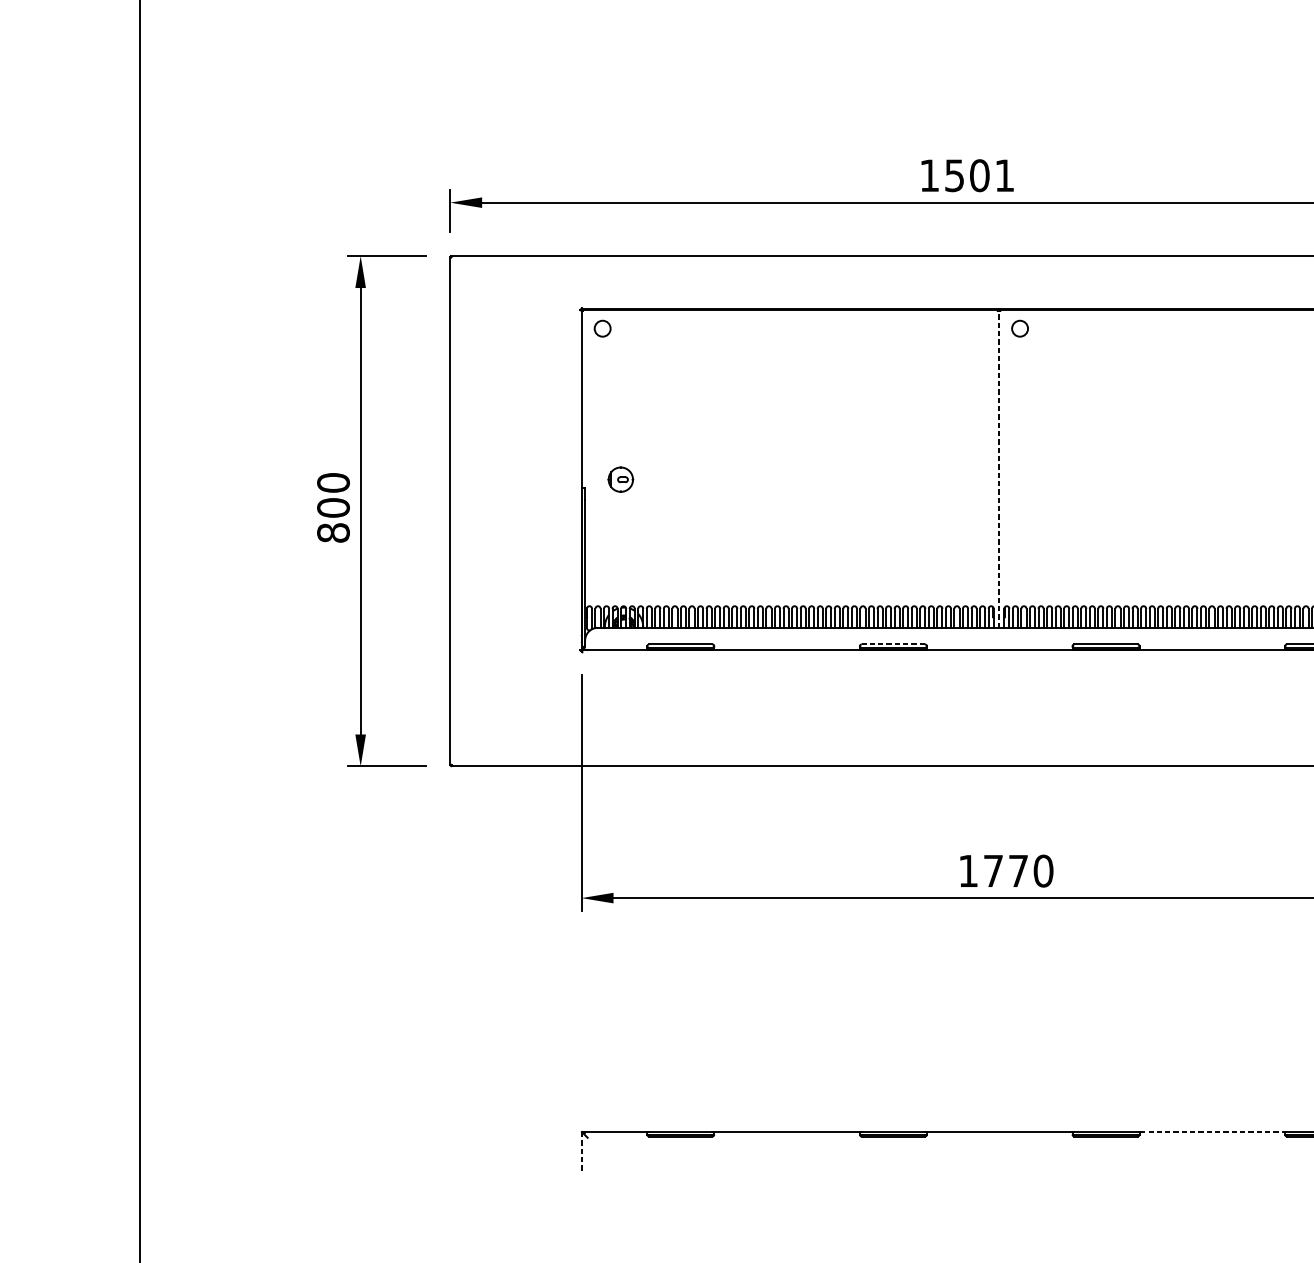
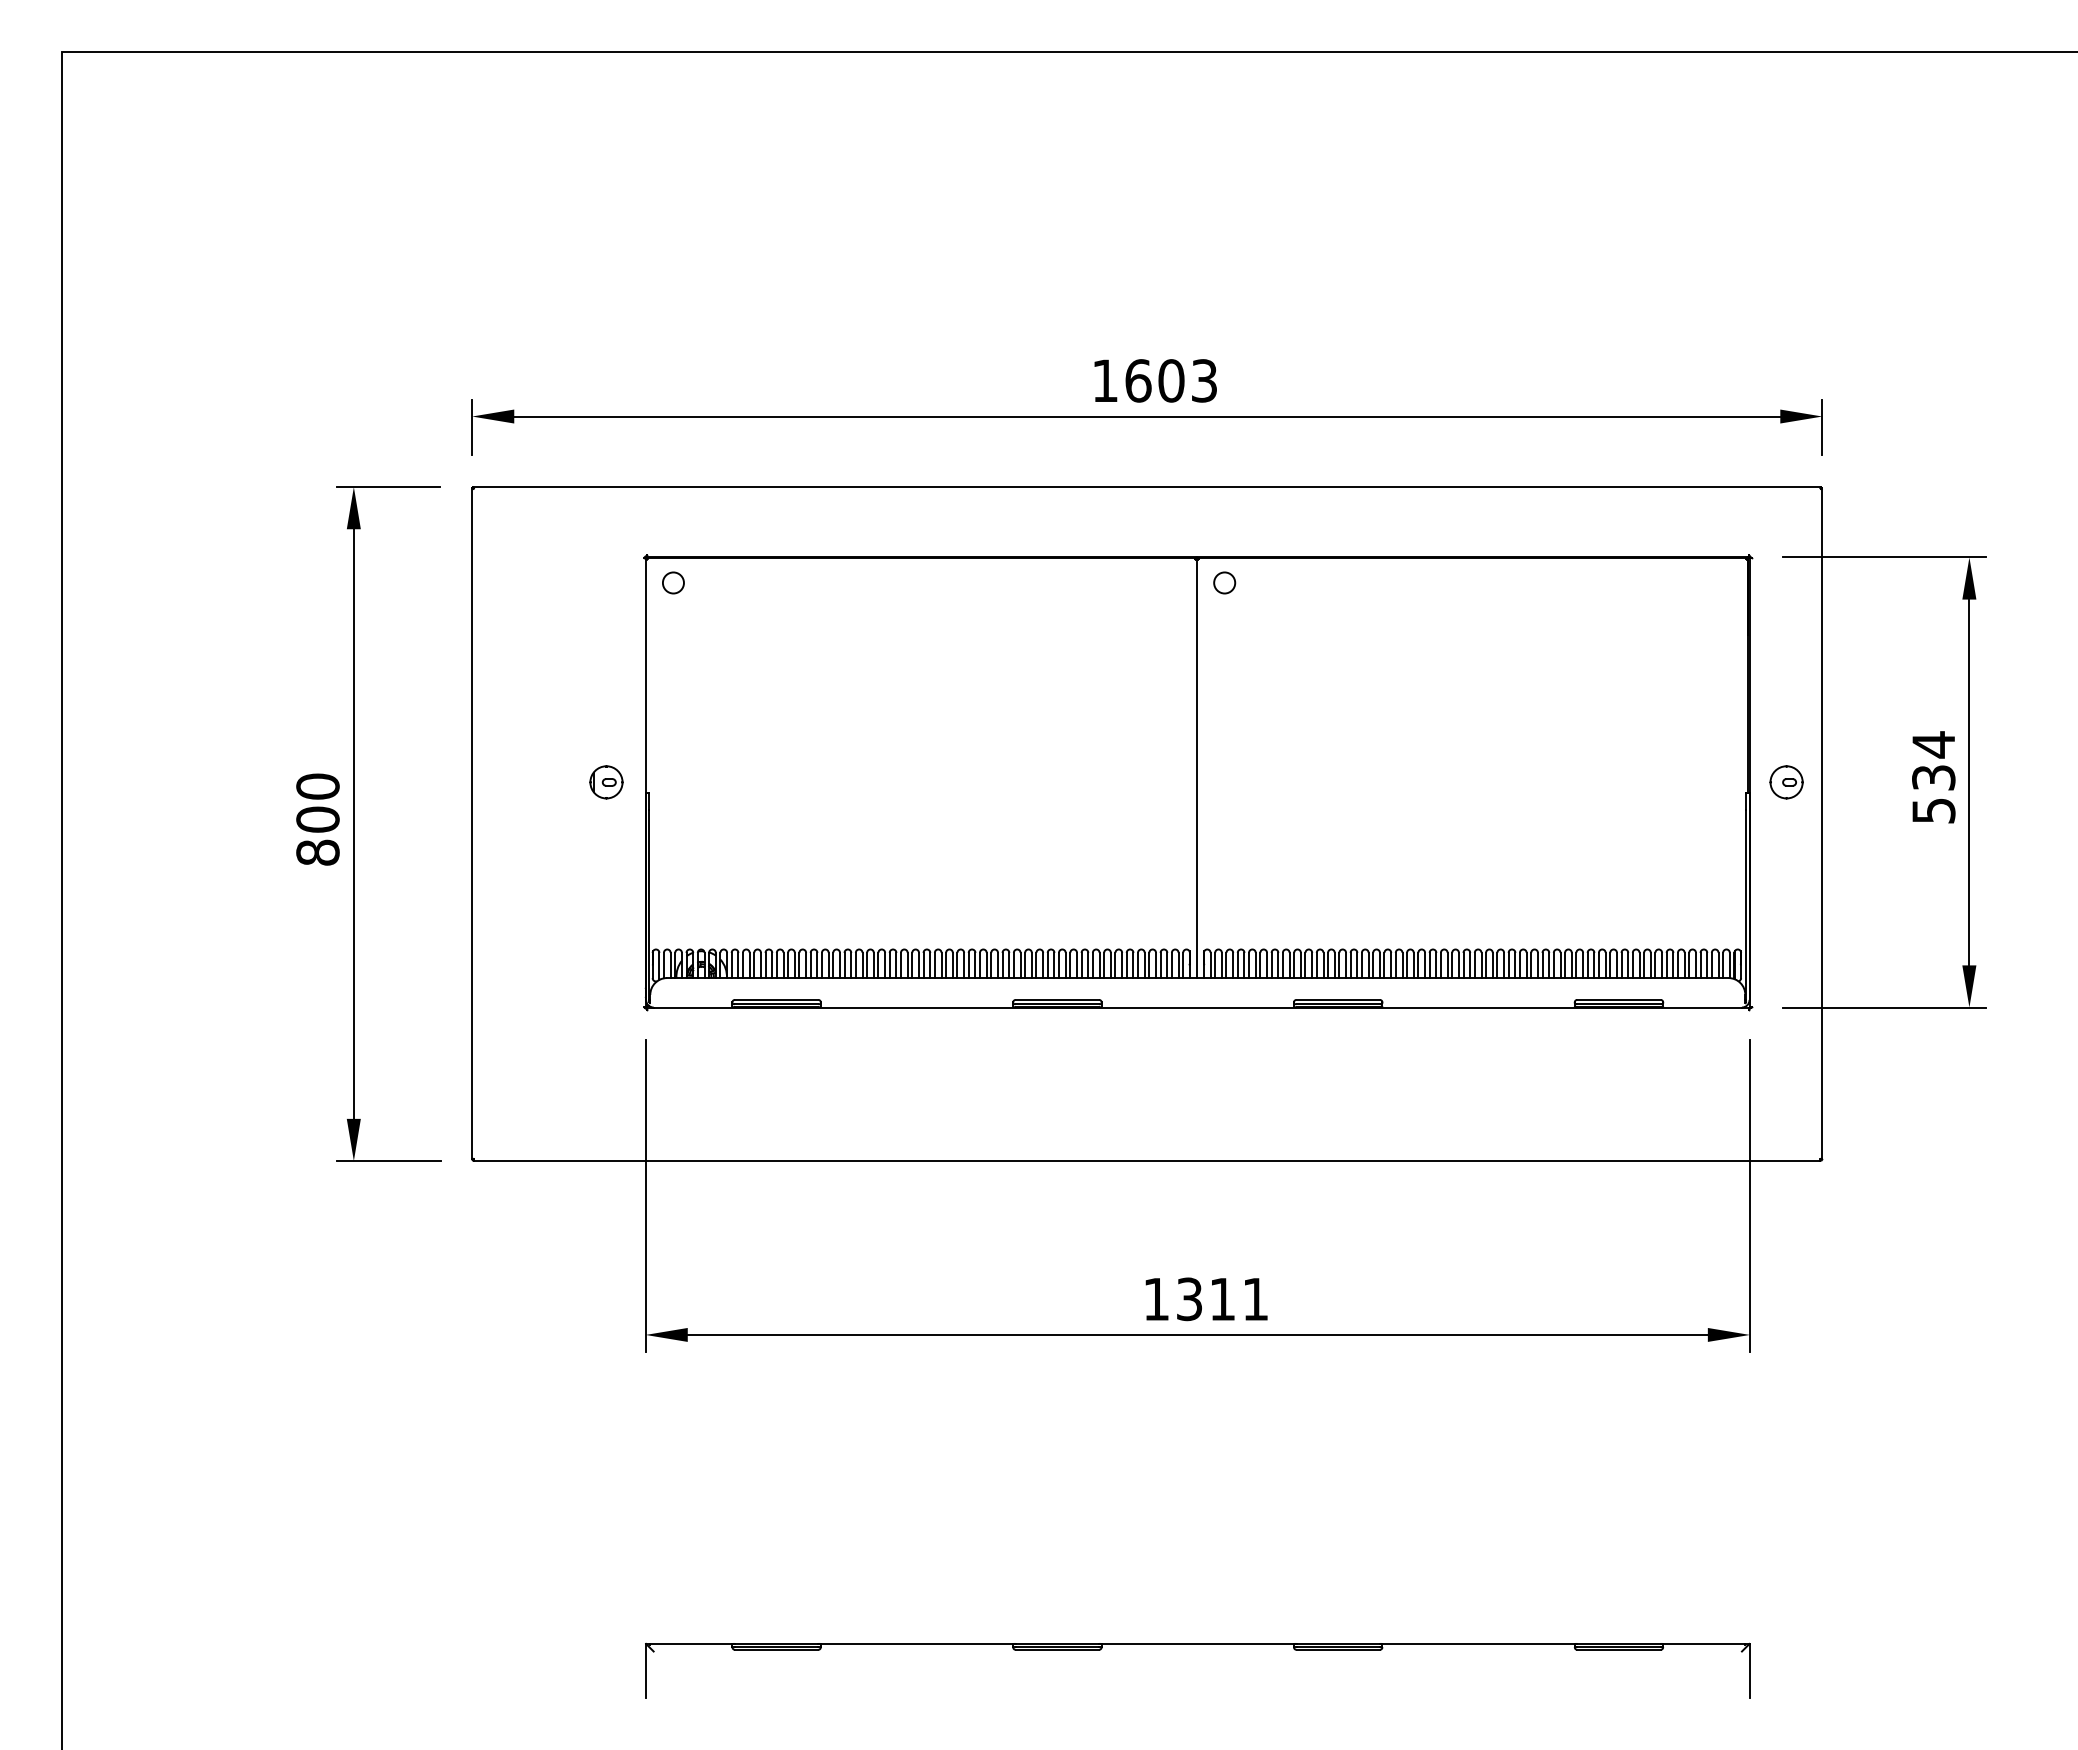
text: (979, 175) -> (1170, 380), 1501 -> 1603
line: (998, 469) -> (1196, 768), dashed -> solid
part: (620, 479) -> (606, 782), moved
line: (893, 644) -> (1057, 999), dashed -> solid
text: (1018, 871) -> (1222, 1299), 1770 -> 1311
line: (1212, 1131) -> (1478, 1643), dashed -> solid
line: (582, 1152) -> (646, 1670), dashed -> solid

